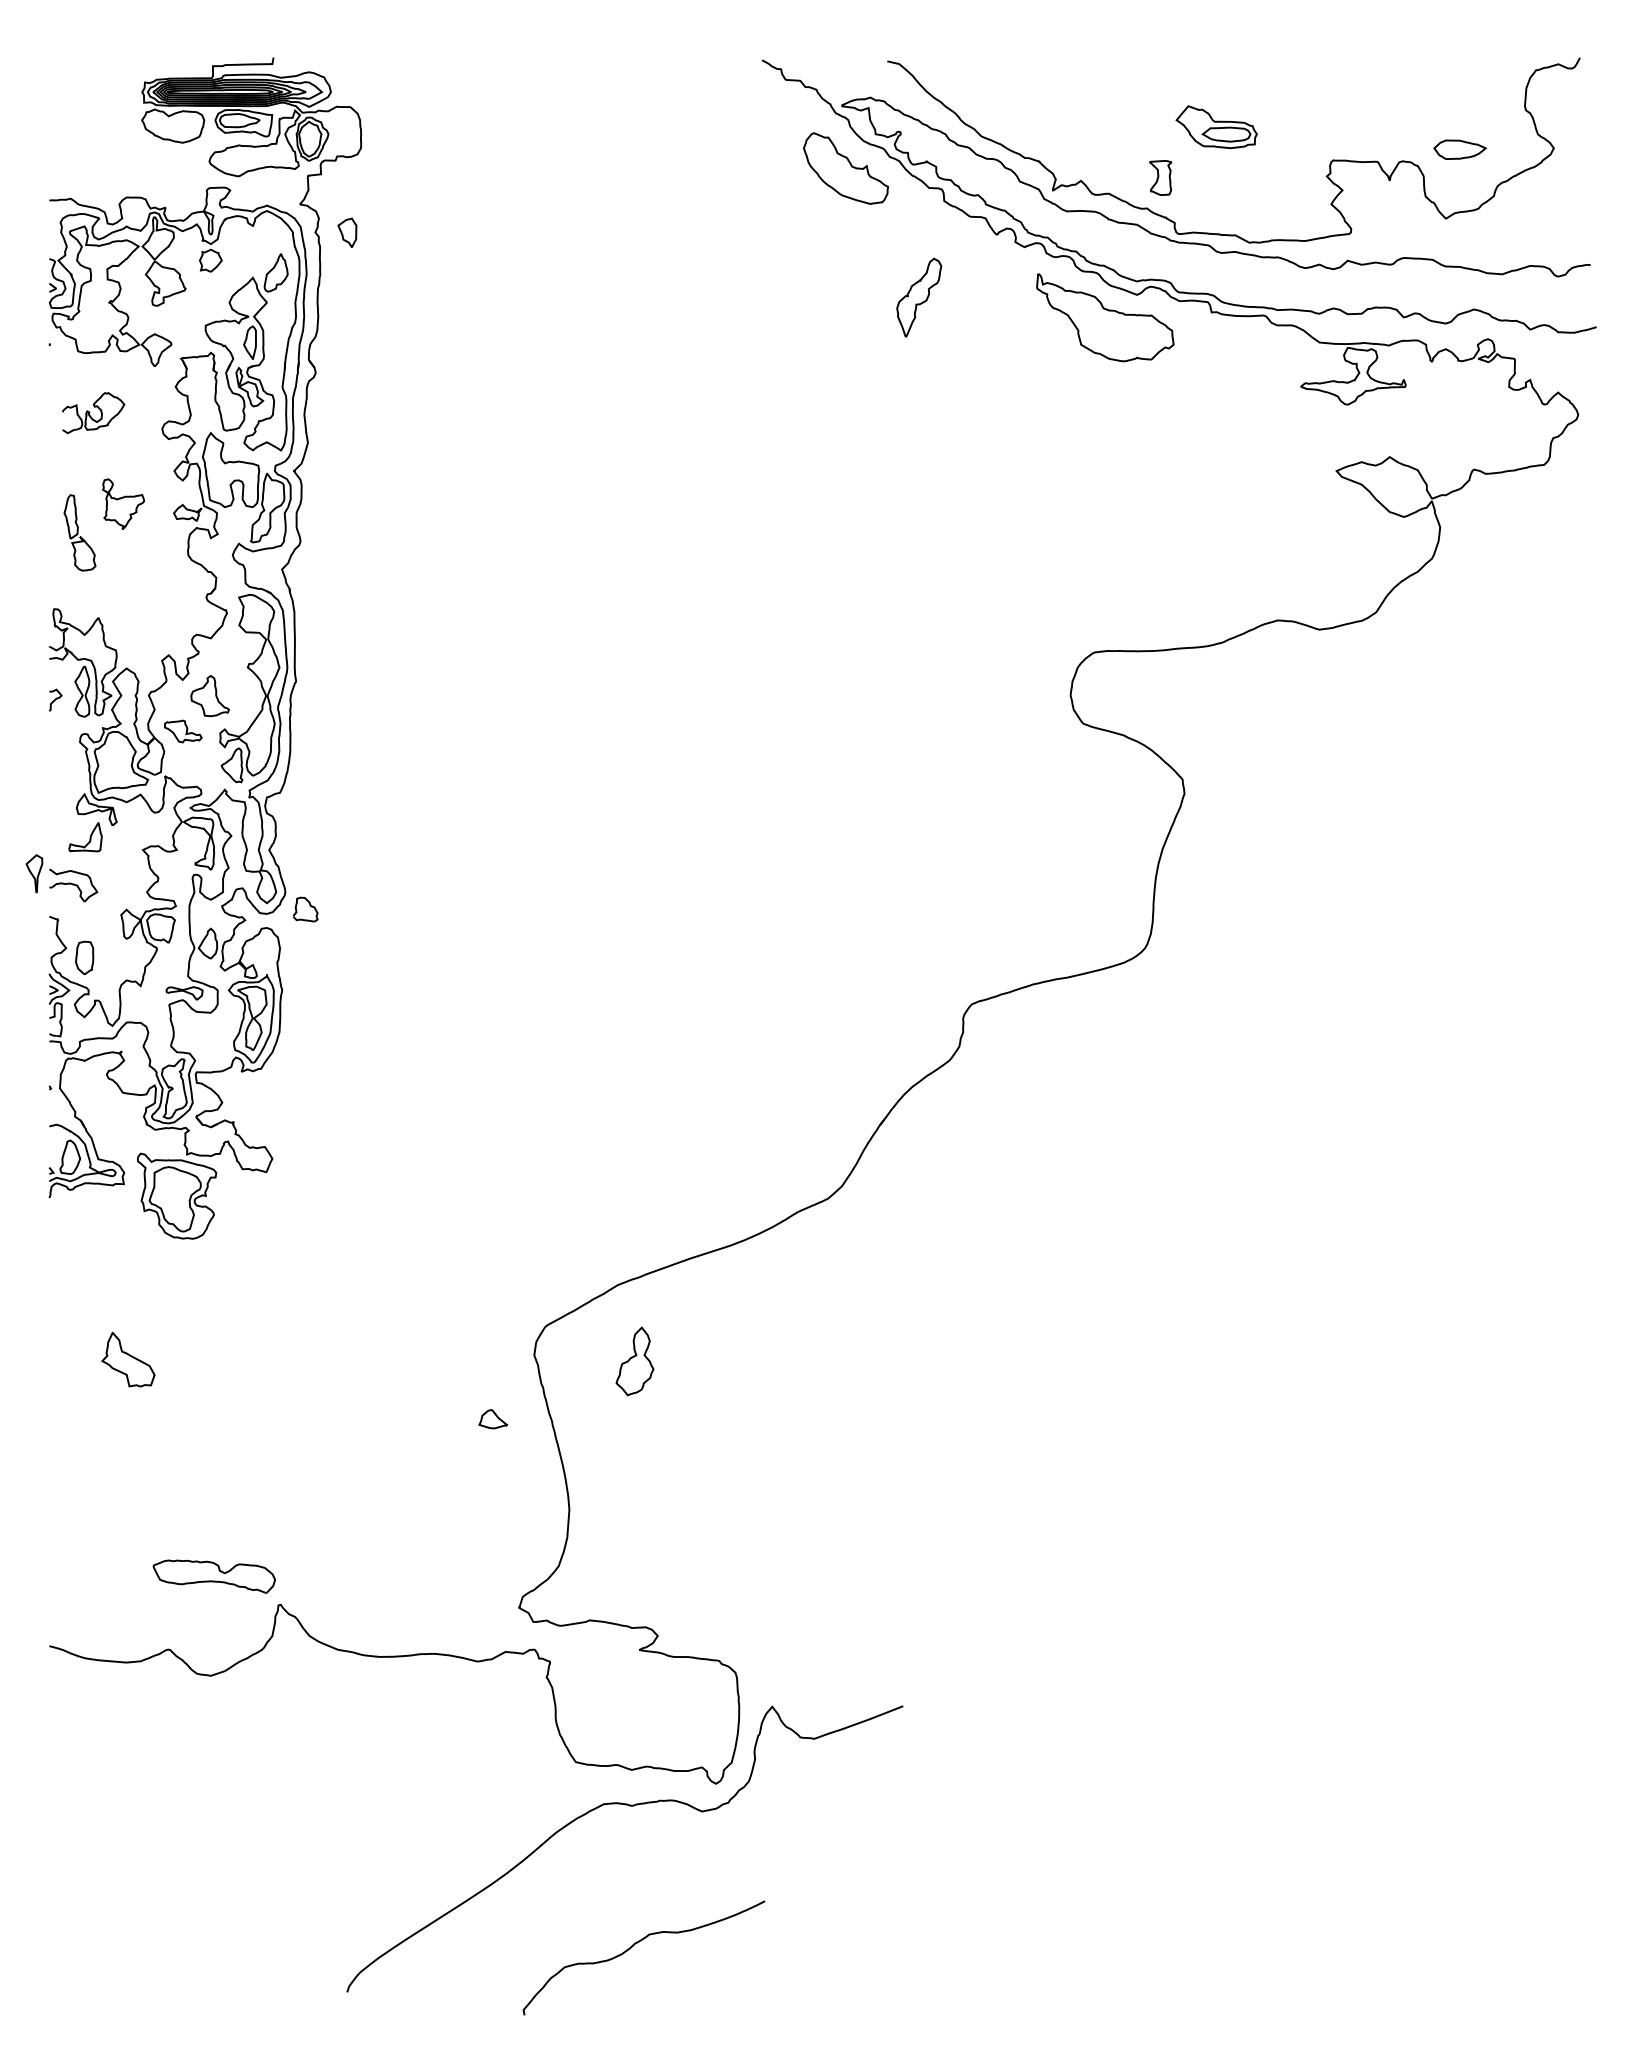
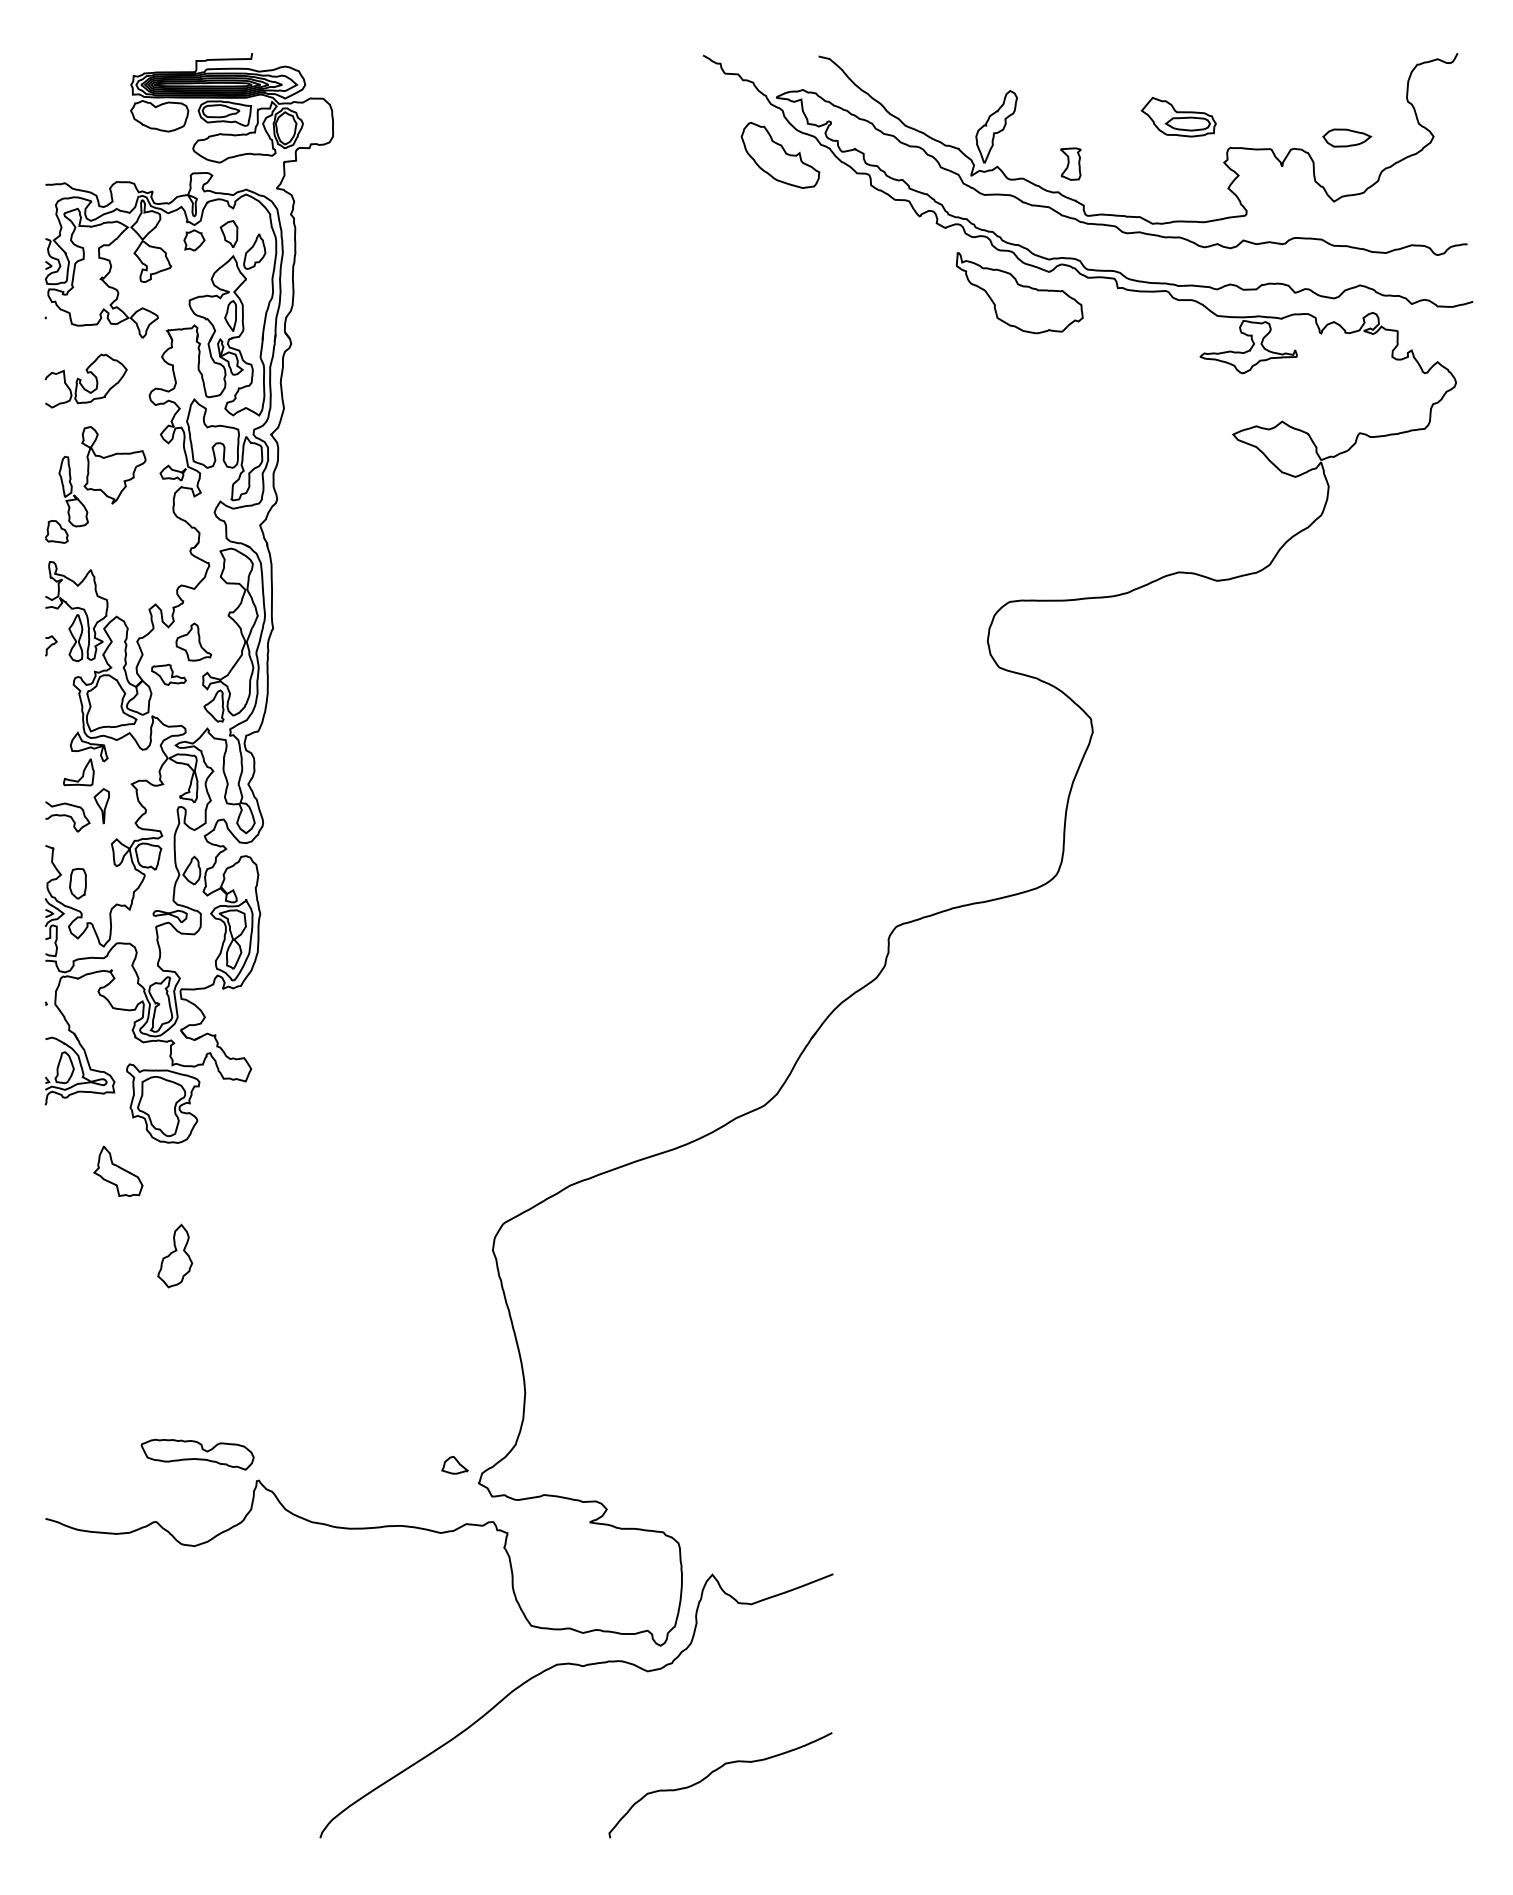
part: (1216, 127) -> (1178, 117), moved
part: (347, 232) -> (229, 233), moved
part: (919, 297) -> (996, 126), moved
part: (93, 412) -> (86, 380), size x1.43
part: (123, 503) -> (113, 464), size x1.67
part: (34, 873) -> (101, 805), moved
part: (305, 909) -> (56, 531), moved
part: (128, 1359) -> (118, 1171), moved
part: (634, 1361) -> (174, 1256), moved
part: (493, 1419) -> (455, 1465), moved
curve: (633, 1946) -> (710, 1774), moved

